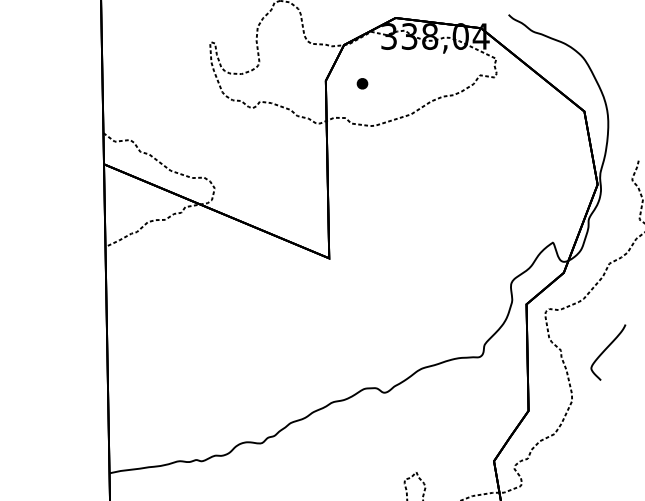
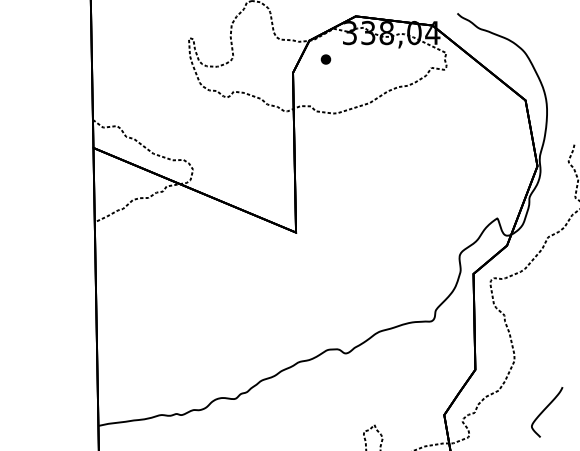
part: (361, 83) -> (325, 59), moved
curve: (605, 351) -> (544, 411), moved

